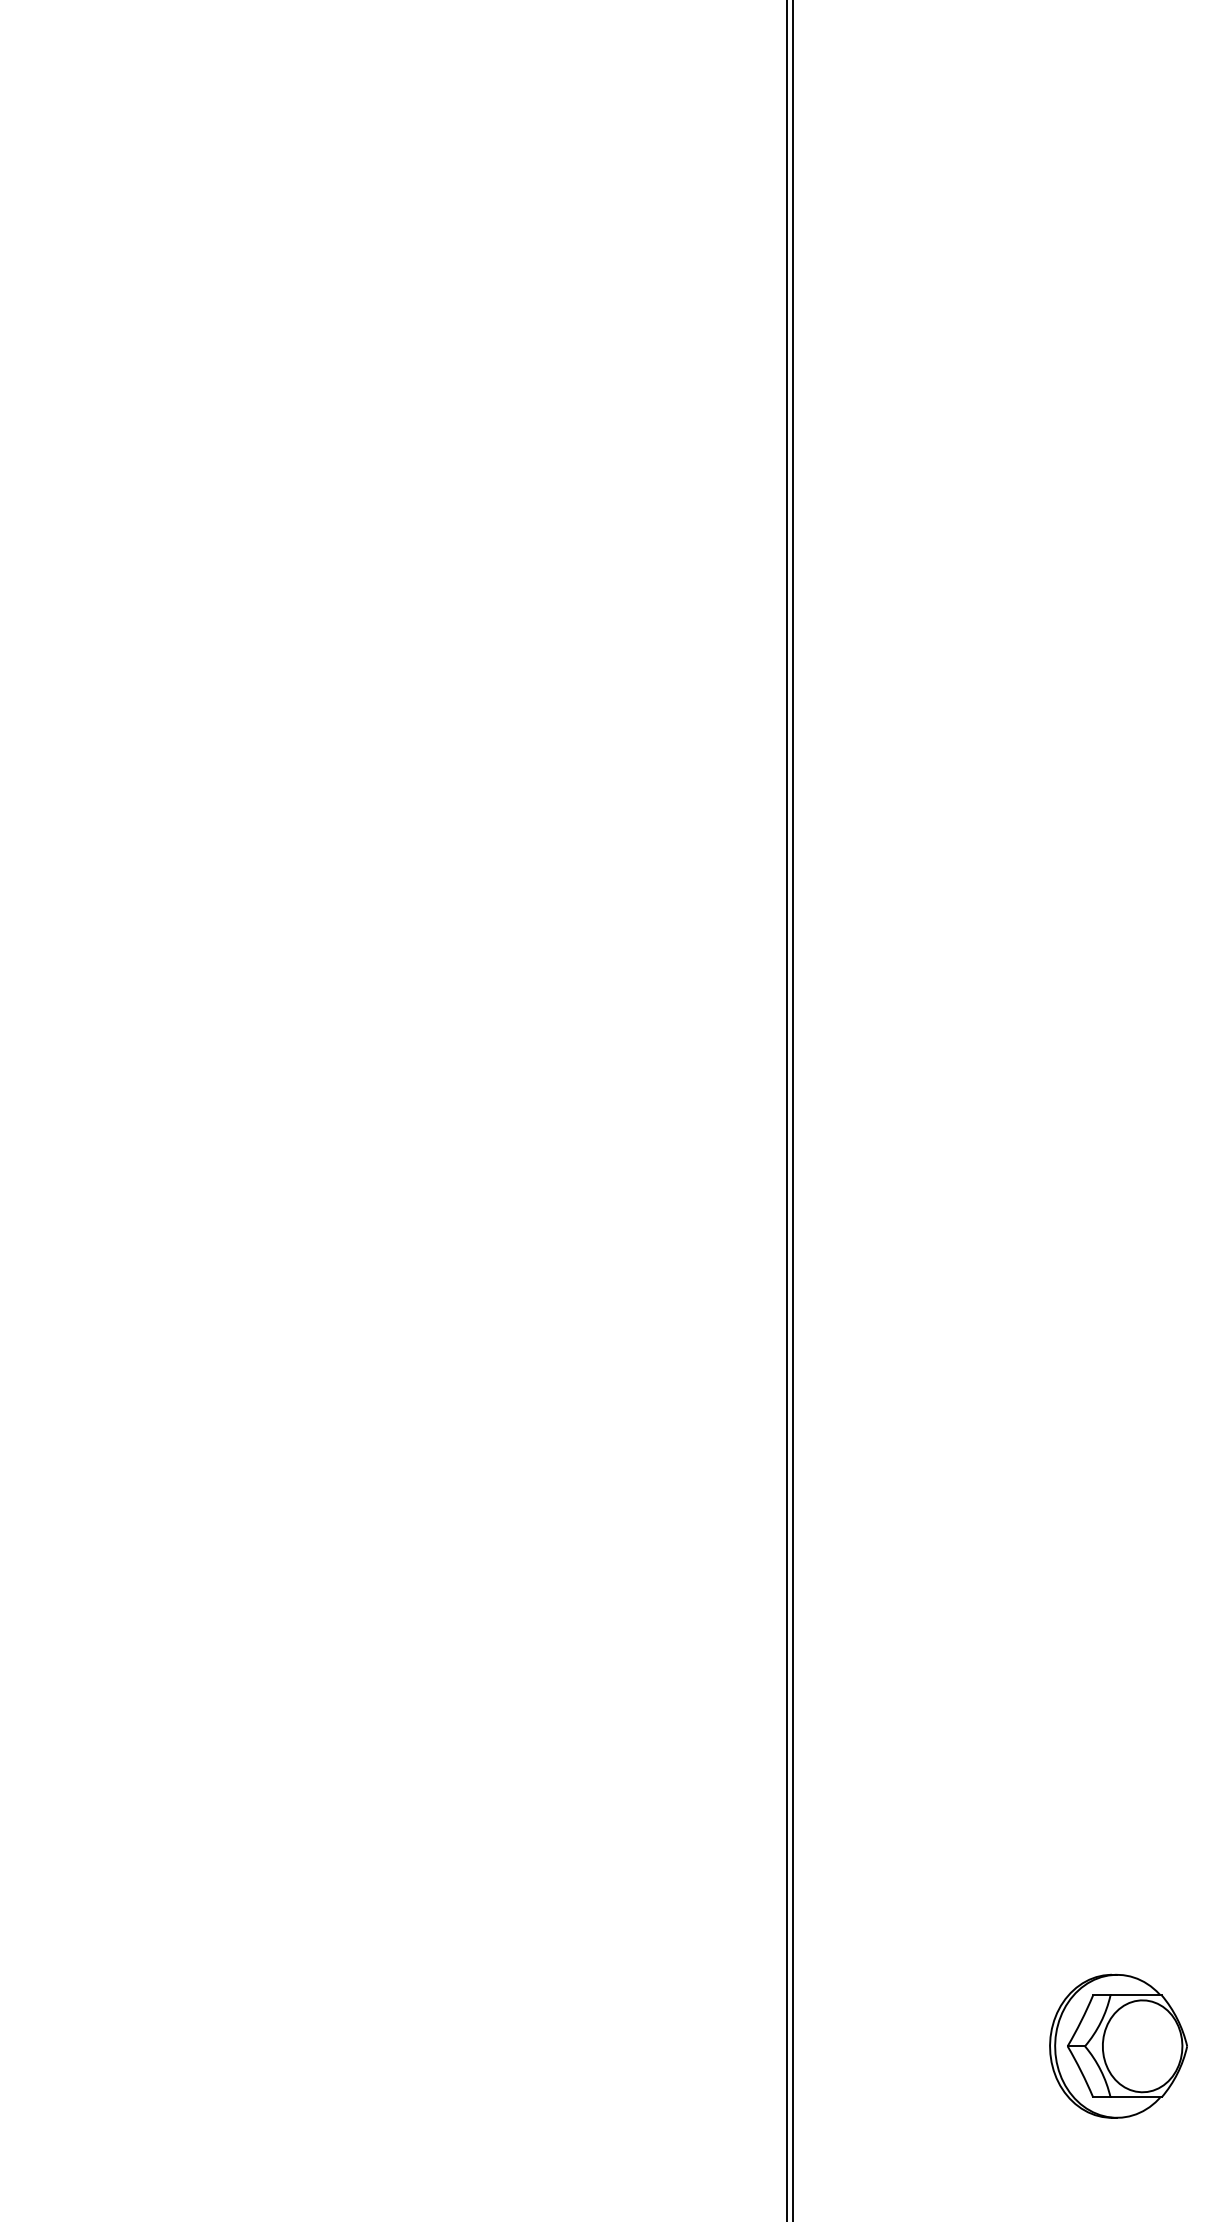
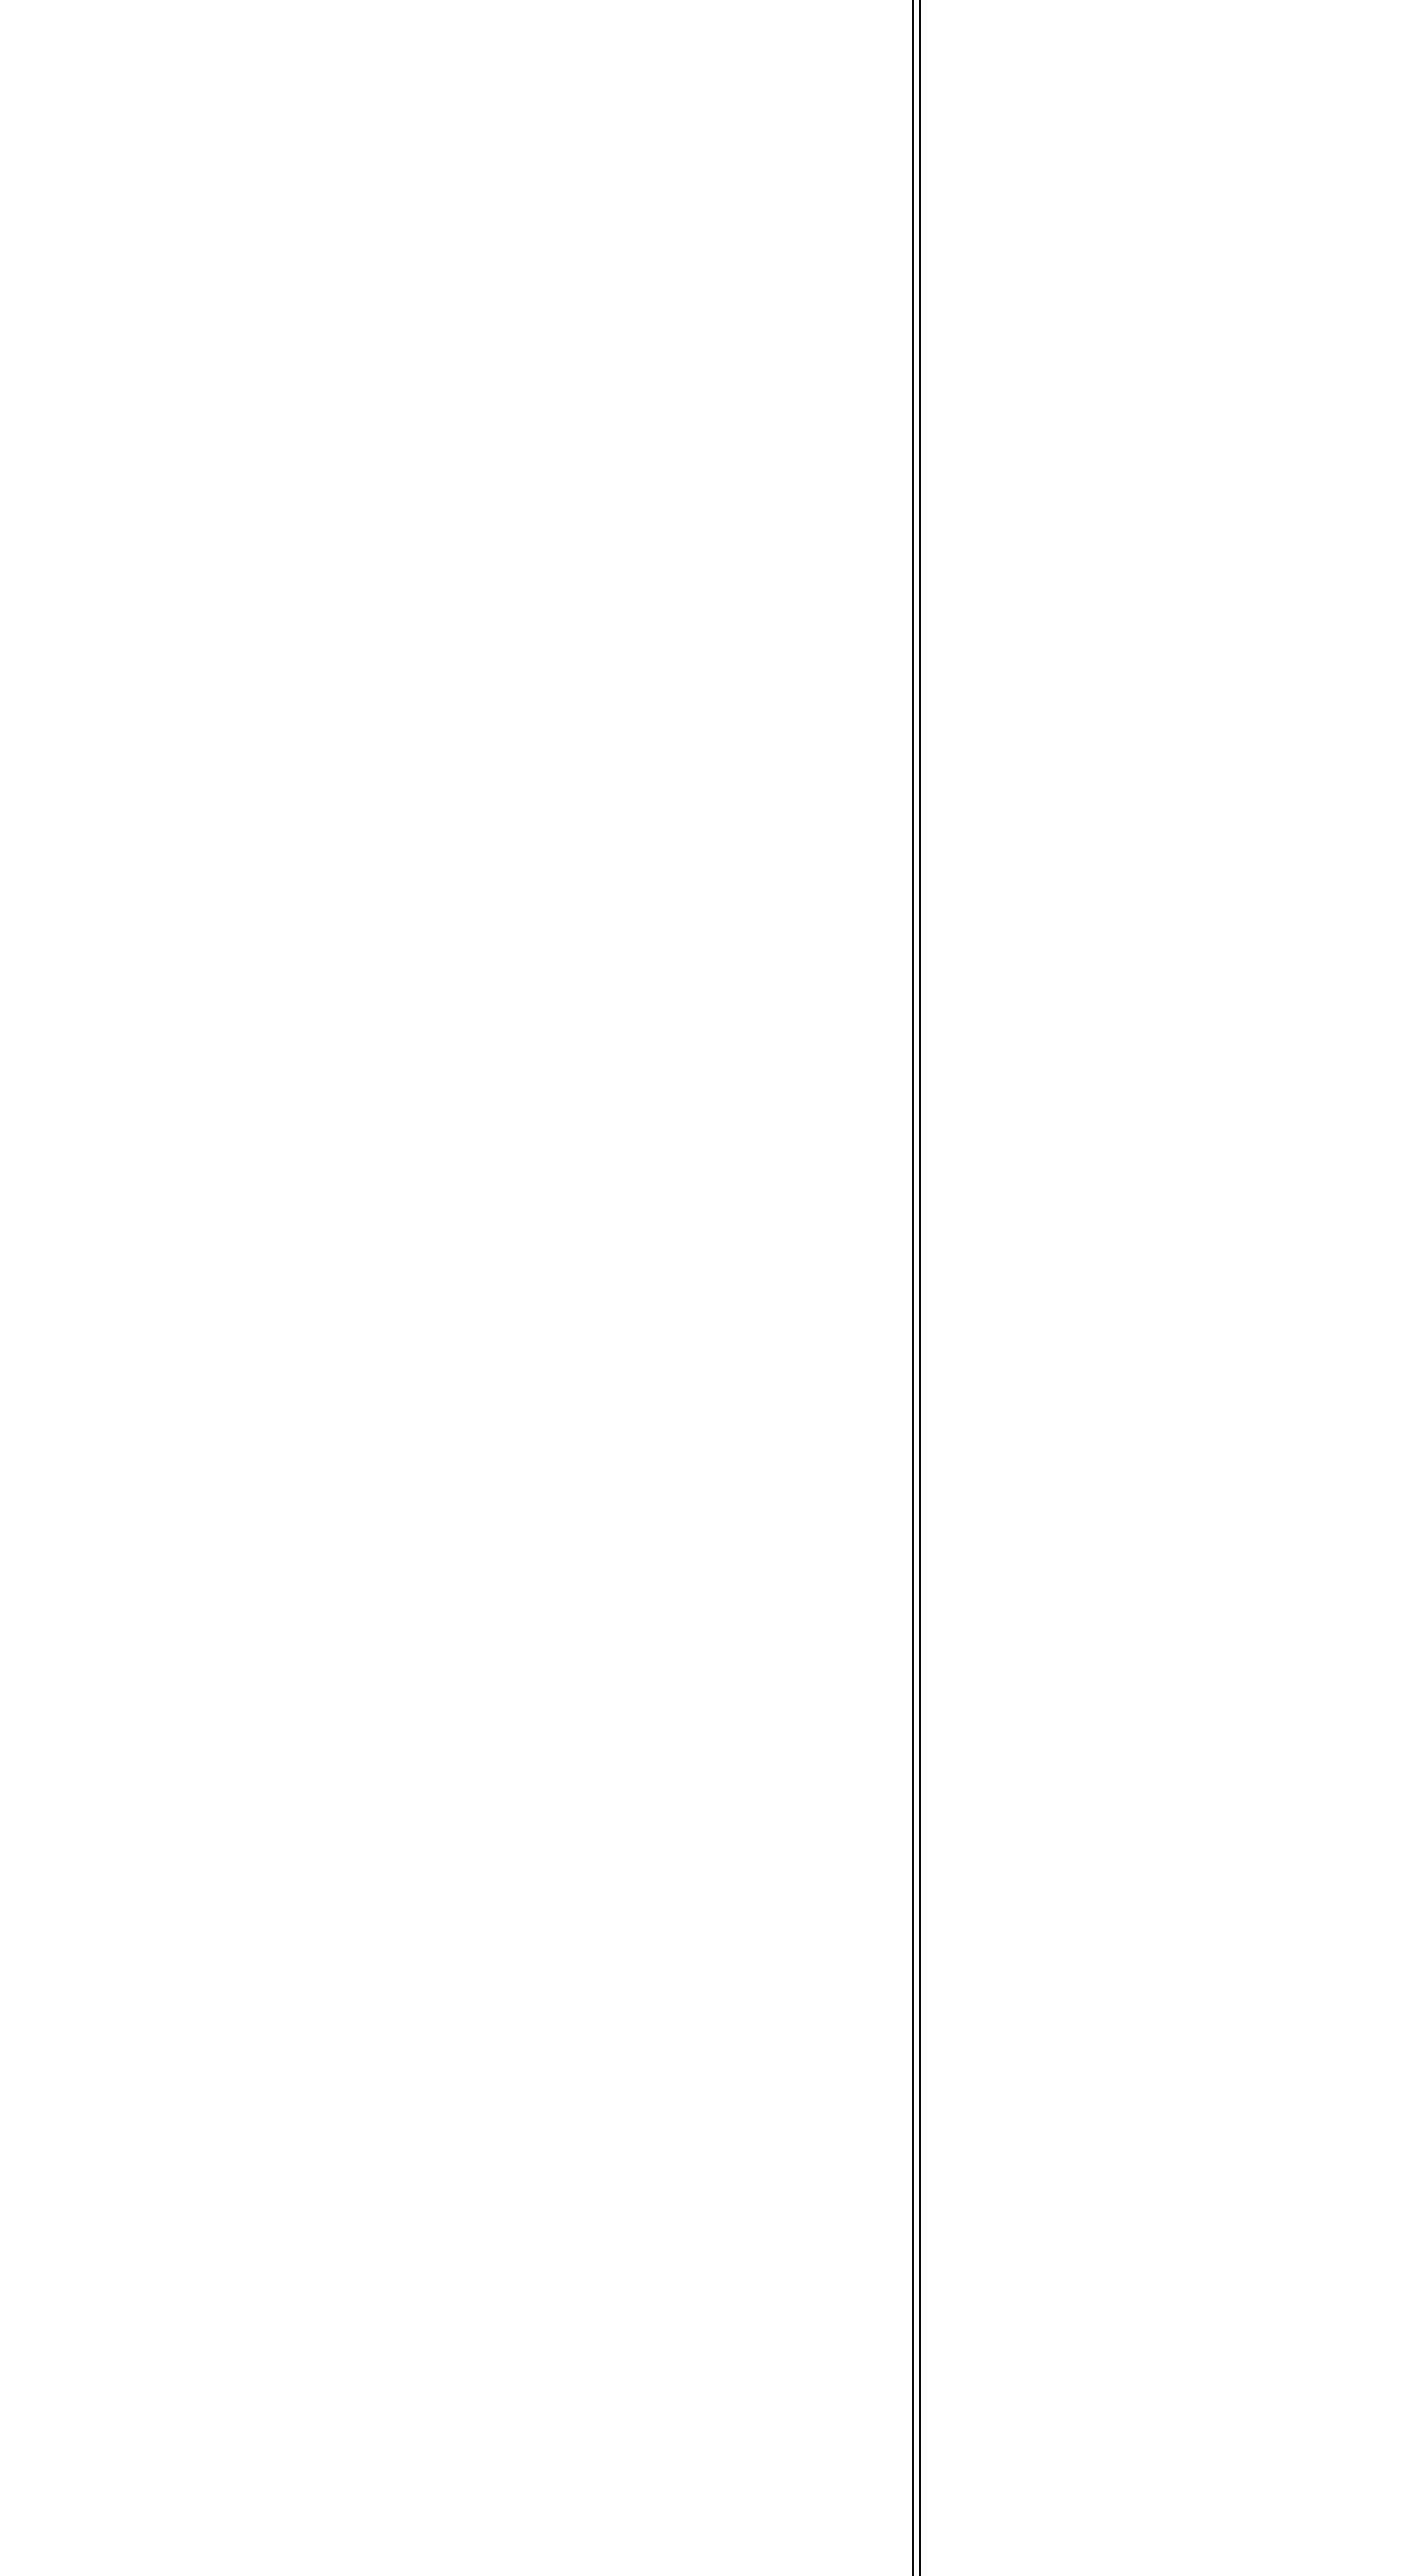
part: (1118, 2046) -> (1296, 2372), removed

